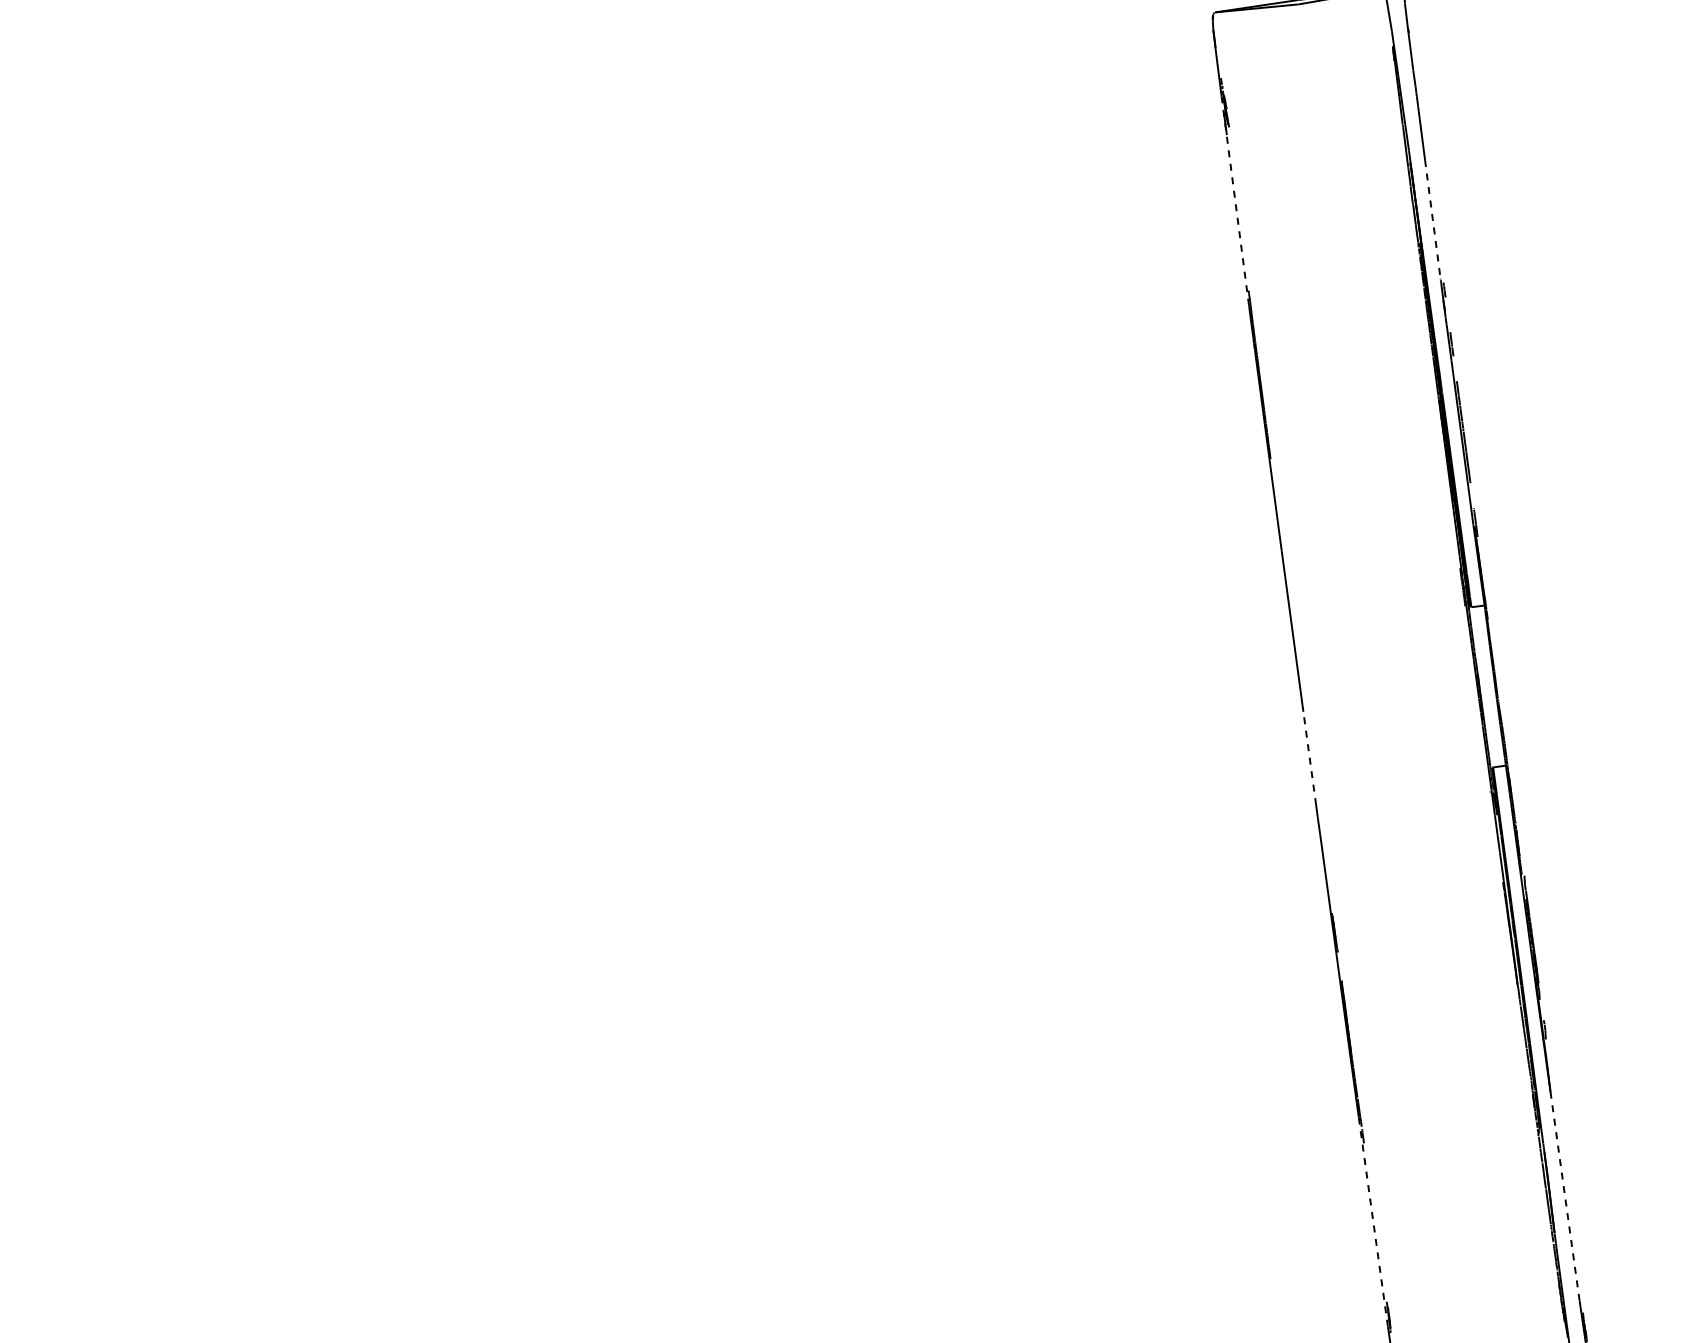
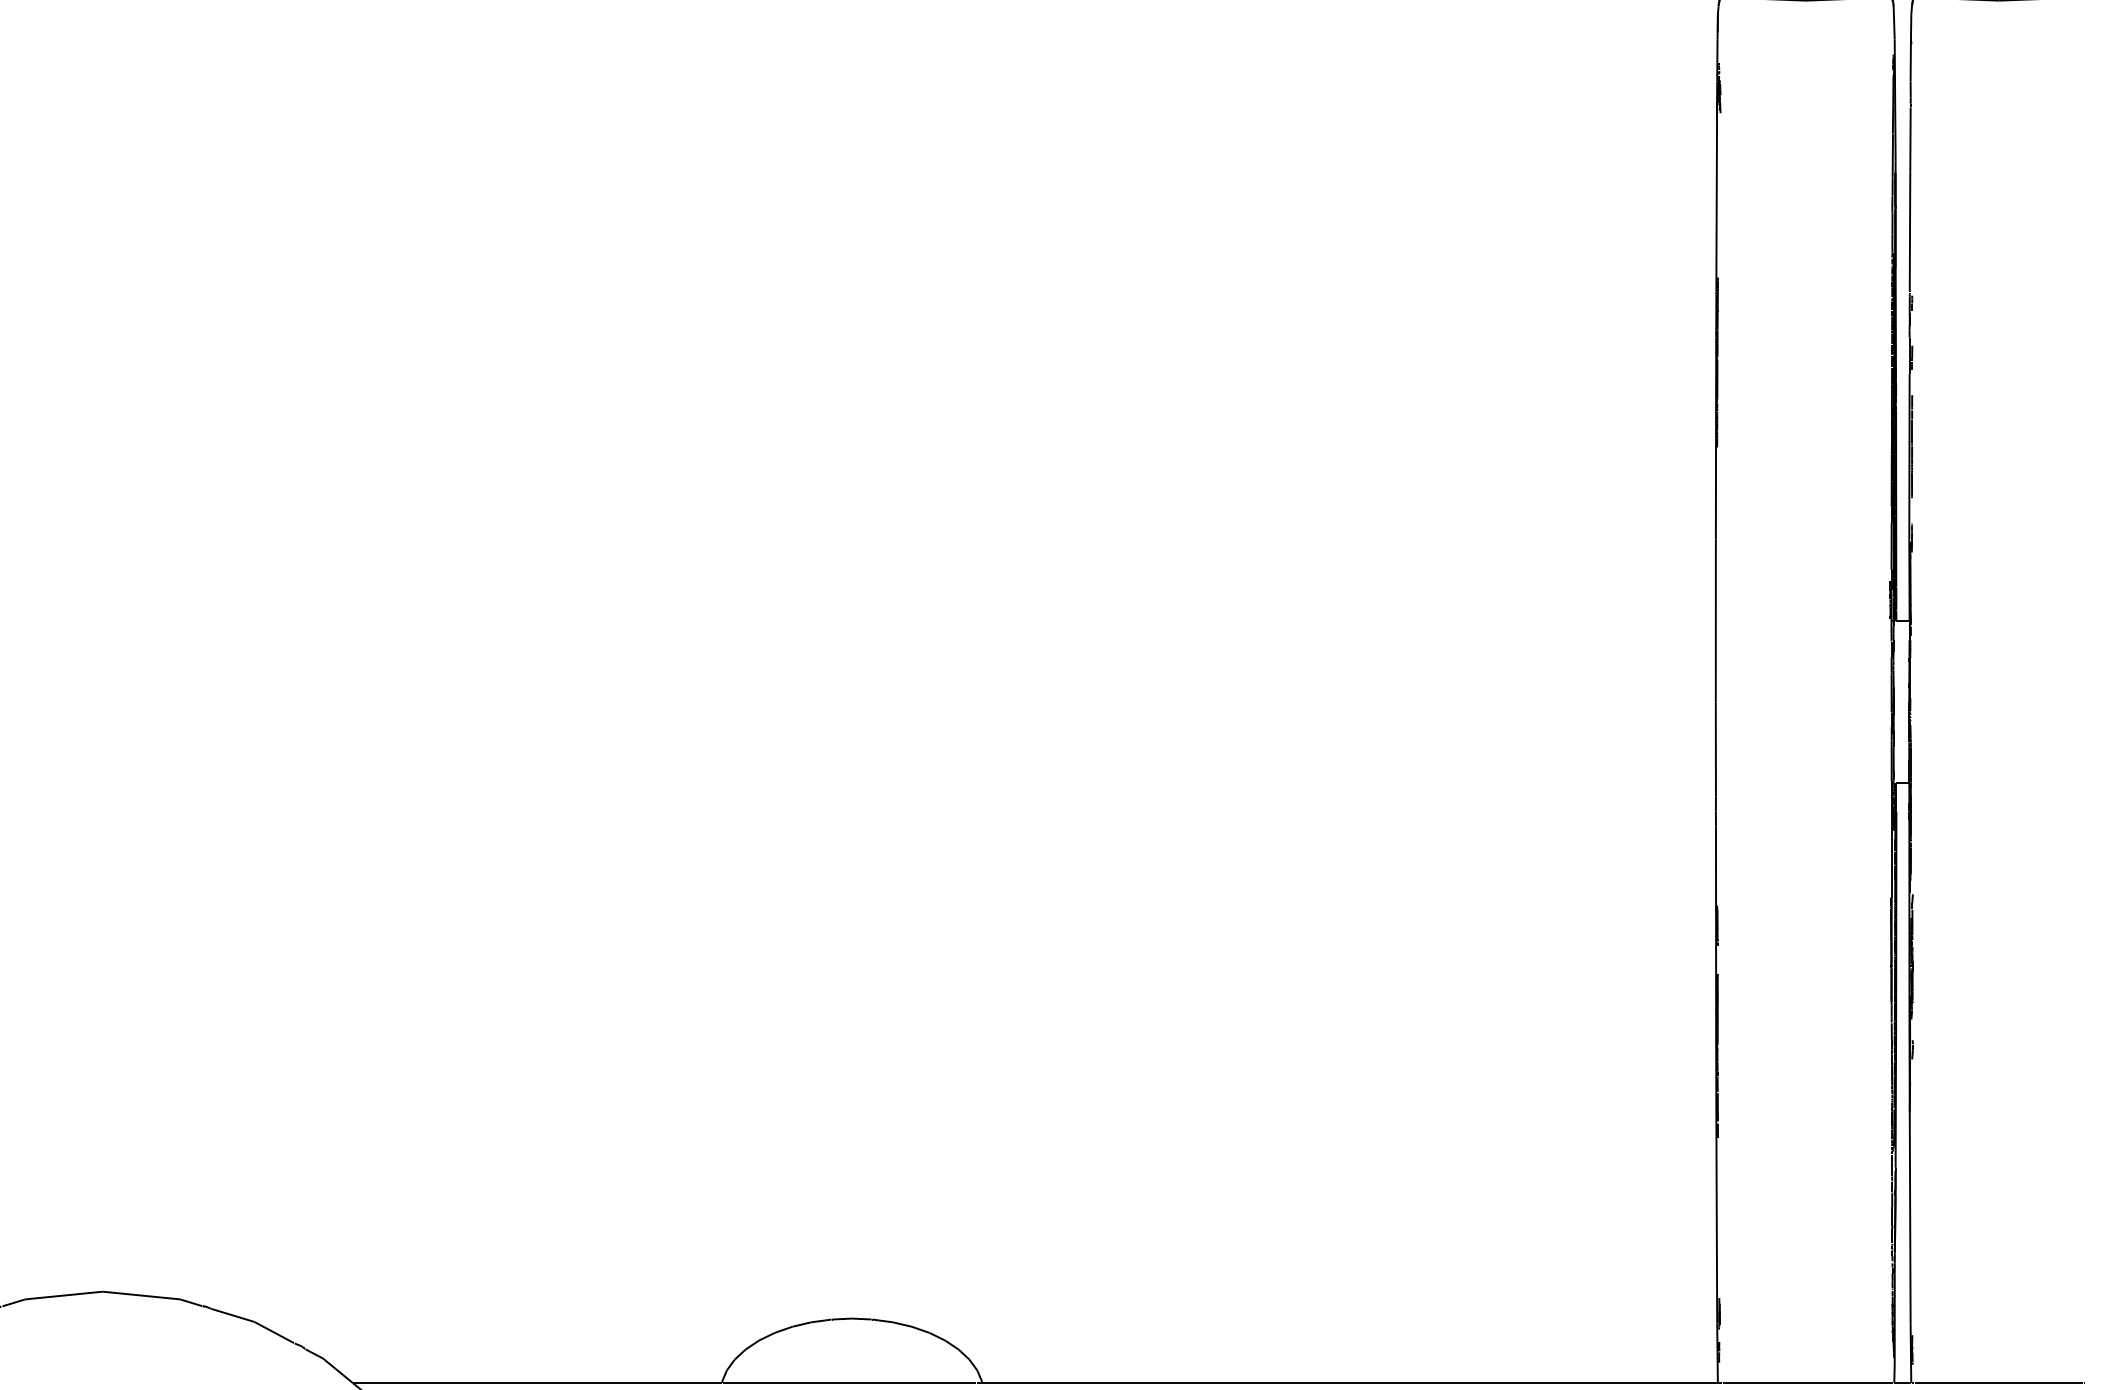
line: (1235, 201) -> (1716, 187), dashed -> solid
line: (1433, 219) -> (1910, 231), dashed -> solid
line: (1309, 757) -> (1715, 748), dashed -> solid
line: (1565, 1196) -> (1910, 1217), dashed -> solid
line: (1373, 1222) -> (1716, 1217), dashed -> solid

